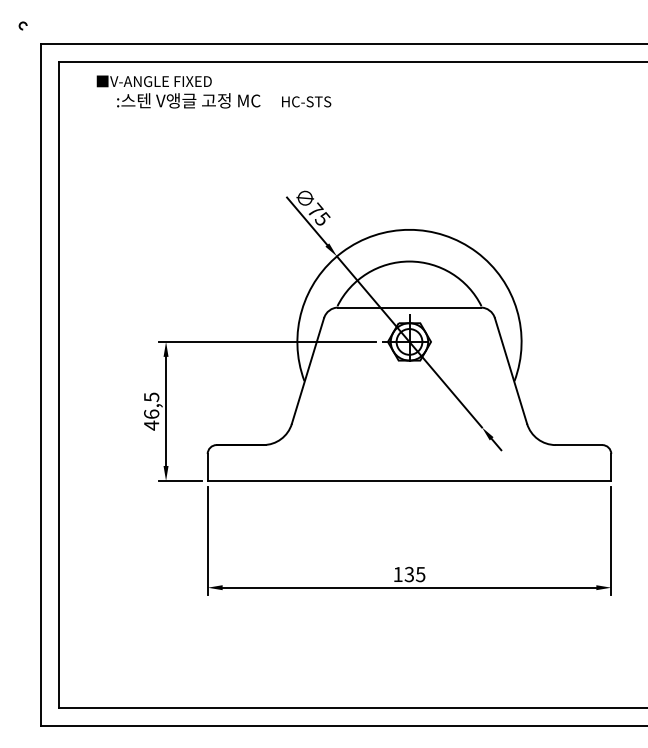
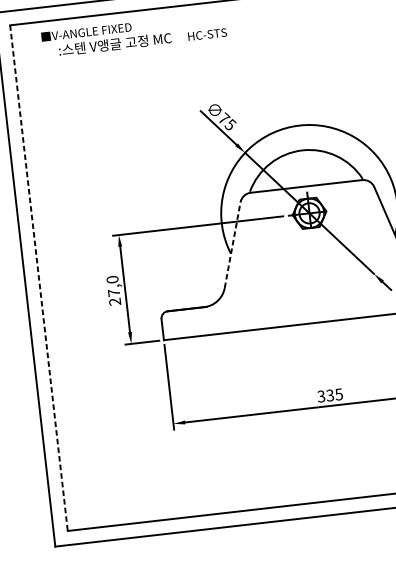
line: (308, 370) -> (233, 244), solid -> dashed
line: (59, 384) -> (39, 277), solid -> dashed
text: (151, 411) -> (113, 290), 46,5 -> 27,0
text: (397, 574) -> (320, 396), 135 -> 335

